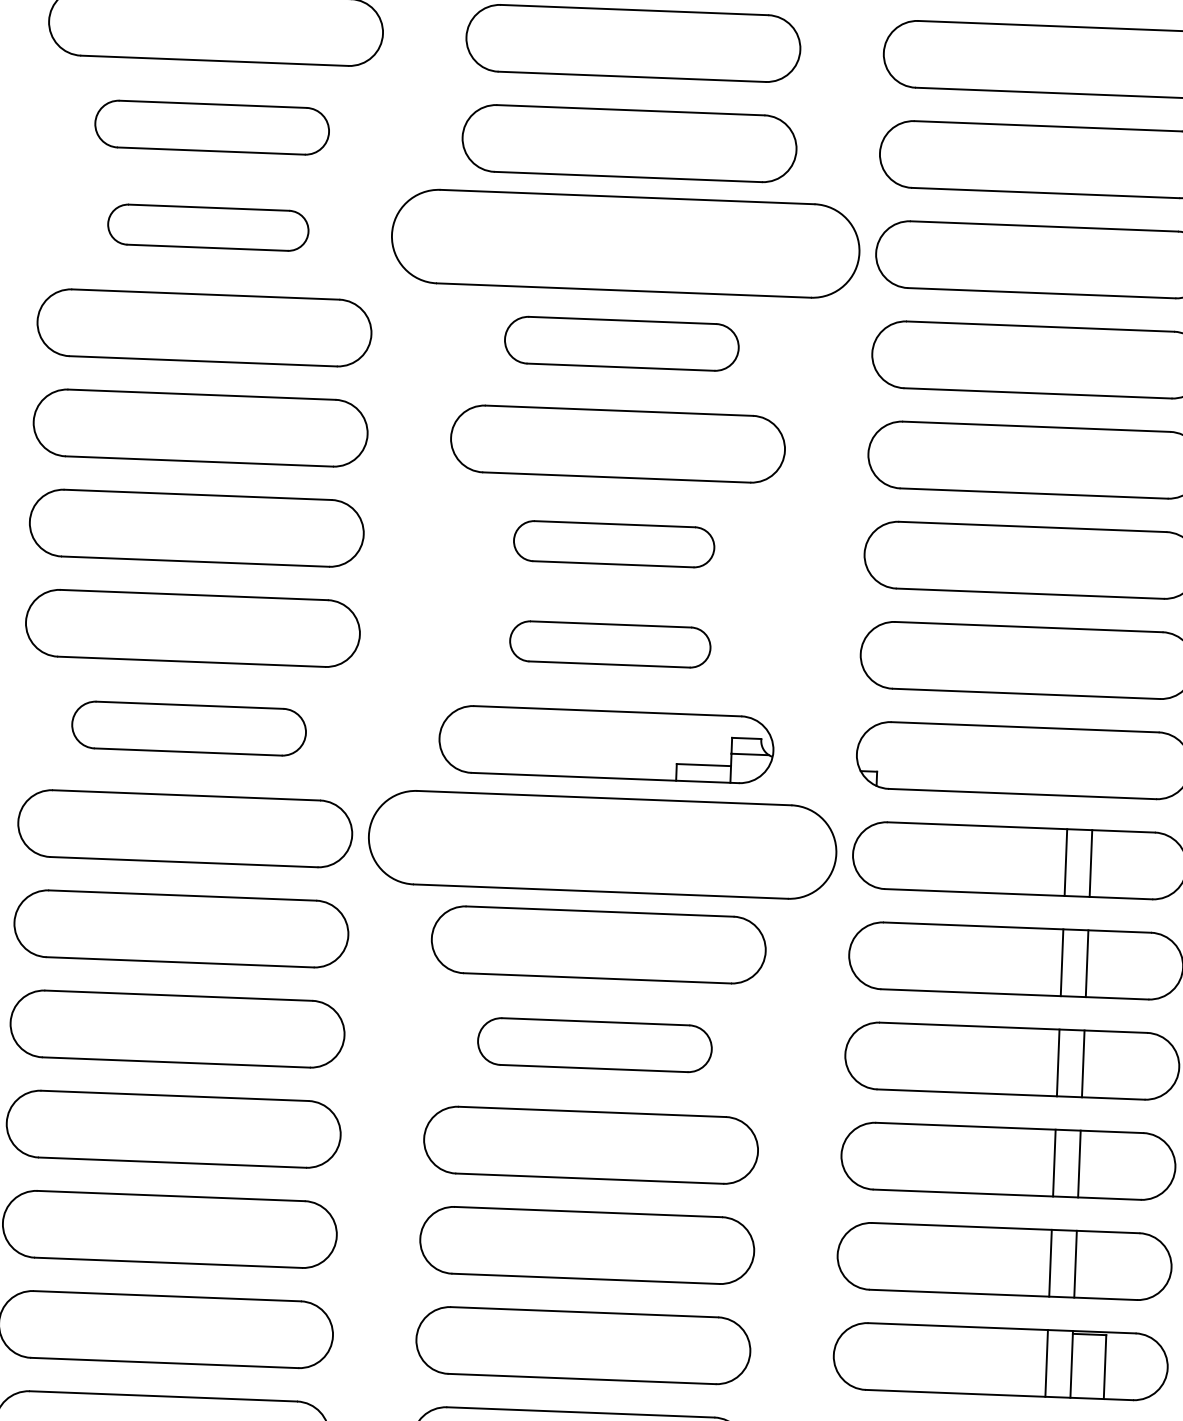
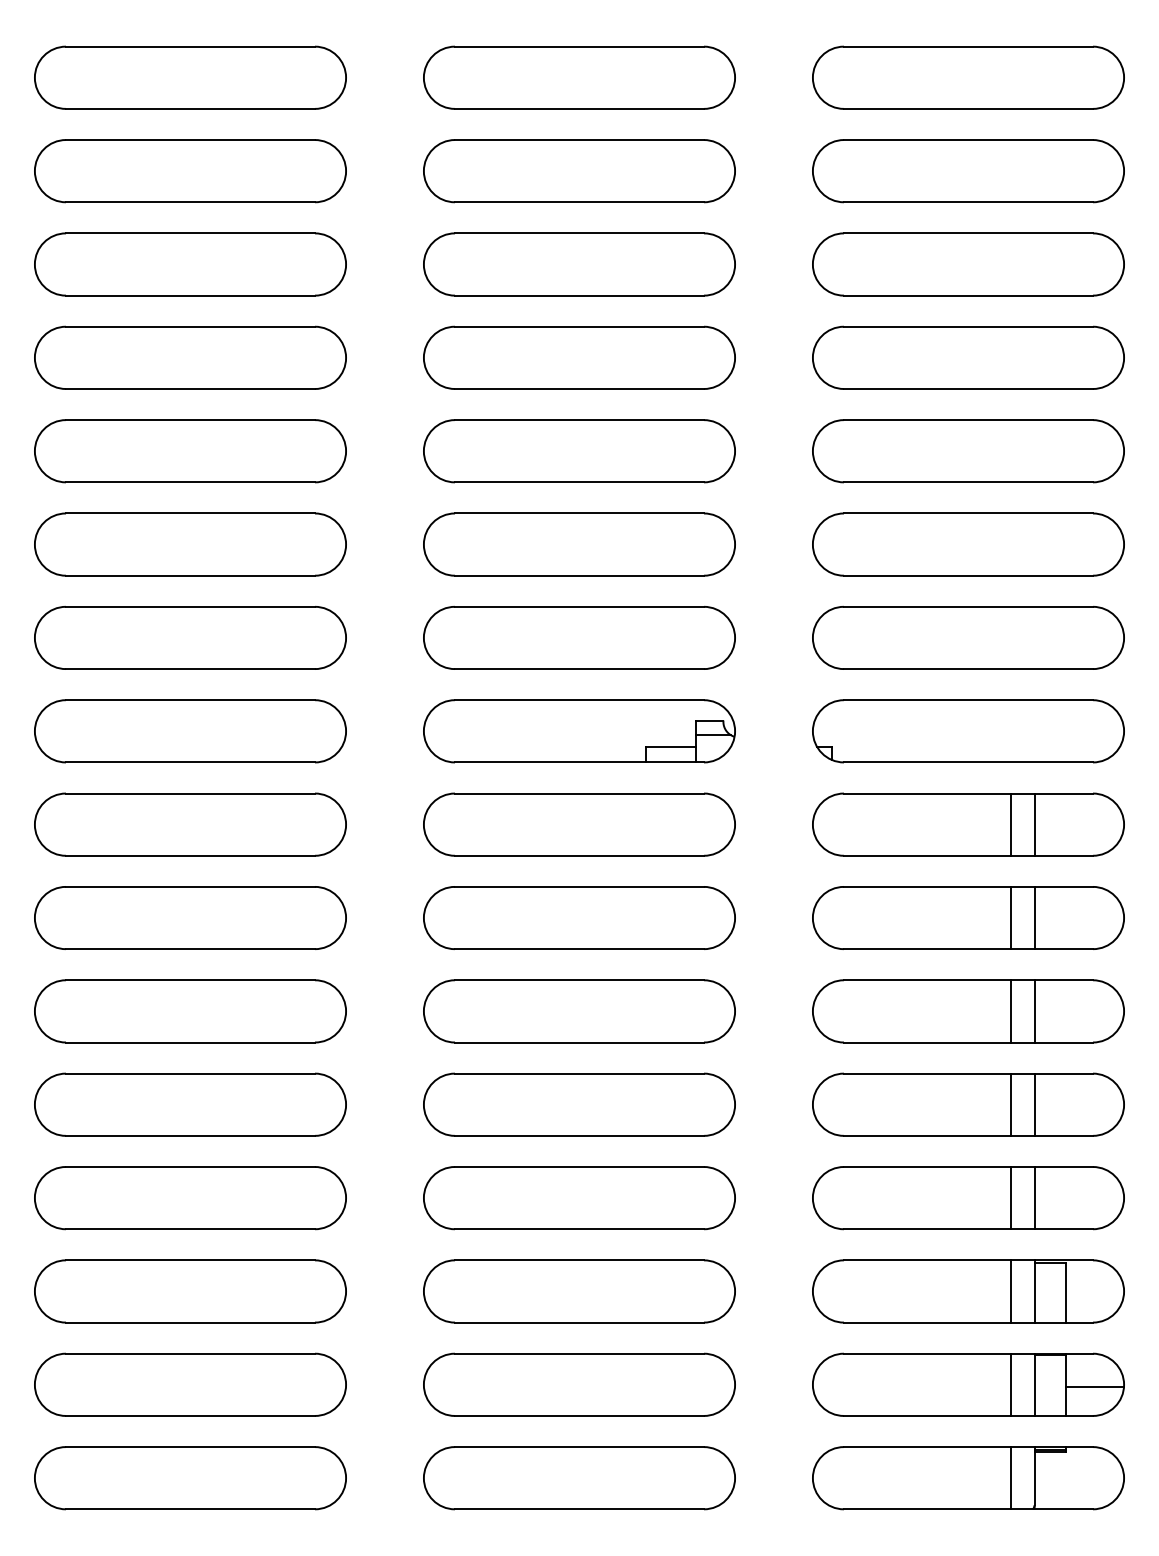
part: (212, 127) -> (190, 171), size x1.43
part: (208, 227) -> (190, 264), size x1.67
part: (625, 243) -> (579, 264), size x0.71
part: (621, 343) -> (579, 357), size x1.43
part: (614, 544) -> (579, 544), size x1.67
part: (610, 643) -> (579, 637), size x1.67
part: (189, 728) -> (190, 731), size x1.43
part: (602, 844) -> (579, 824), size x0.71
part: (594, 1045) -> (579, 1011), size x1.43

